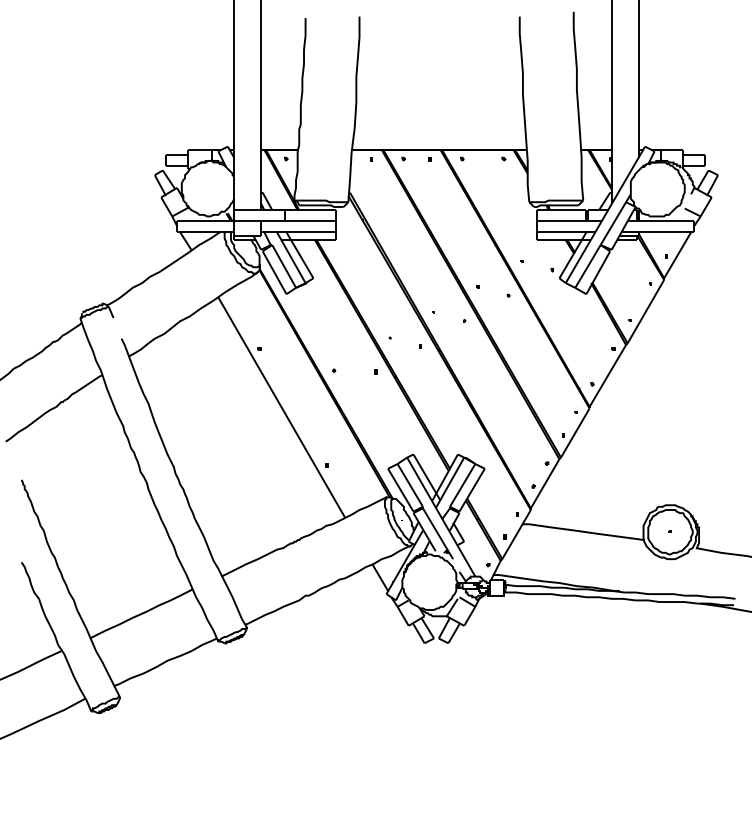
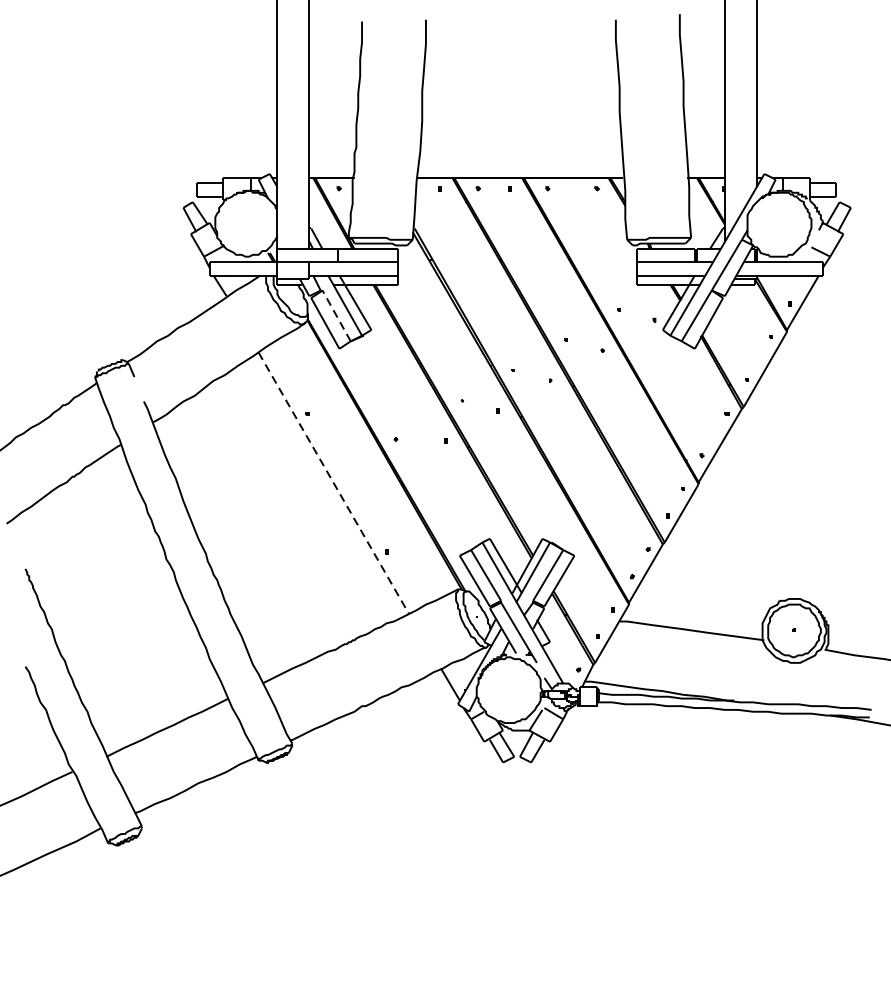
line: (284, 266) -> (337, 315), solid -> dashed
line: (282, 408) -> (334, 484), solid -> dashed

